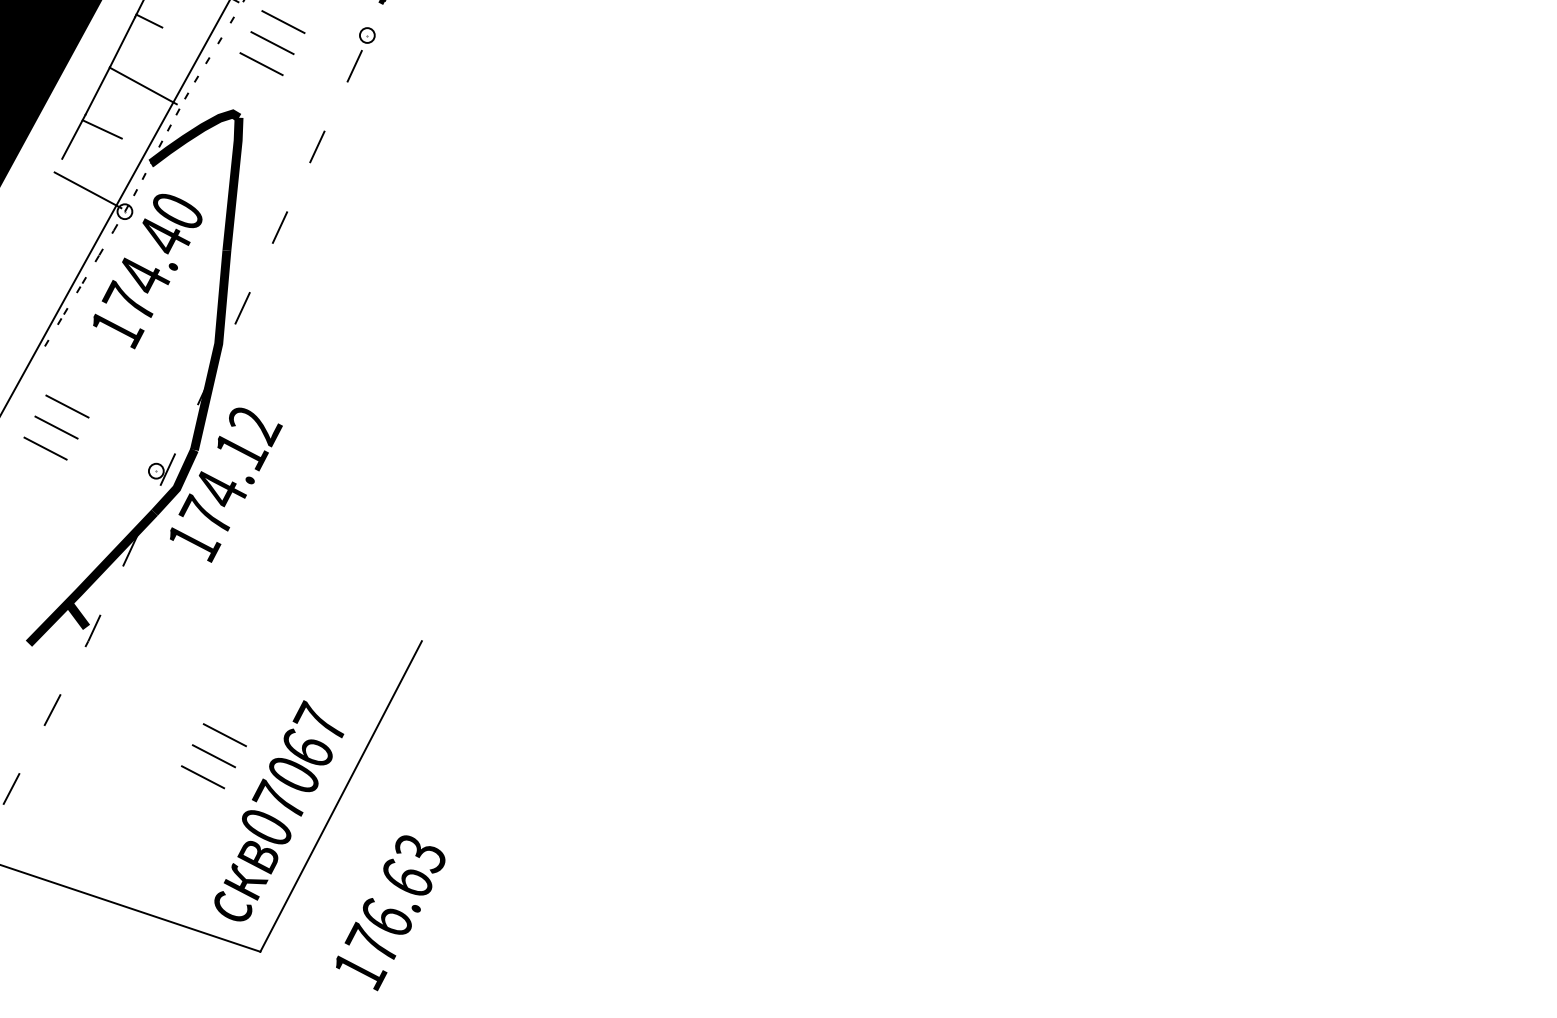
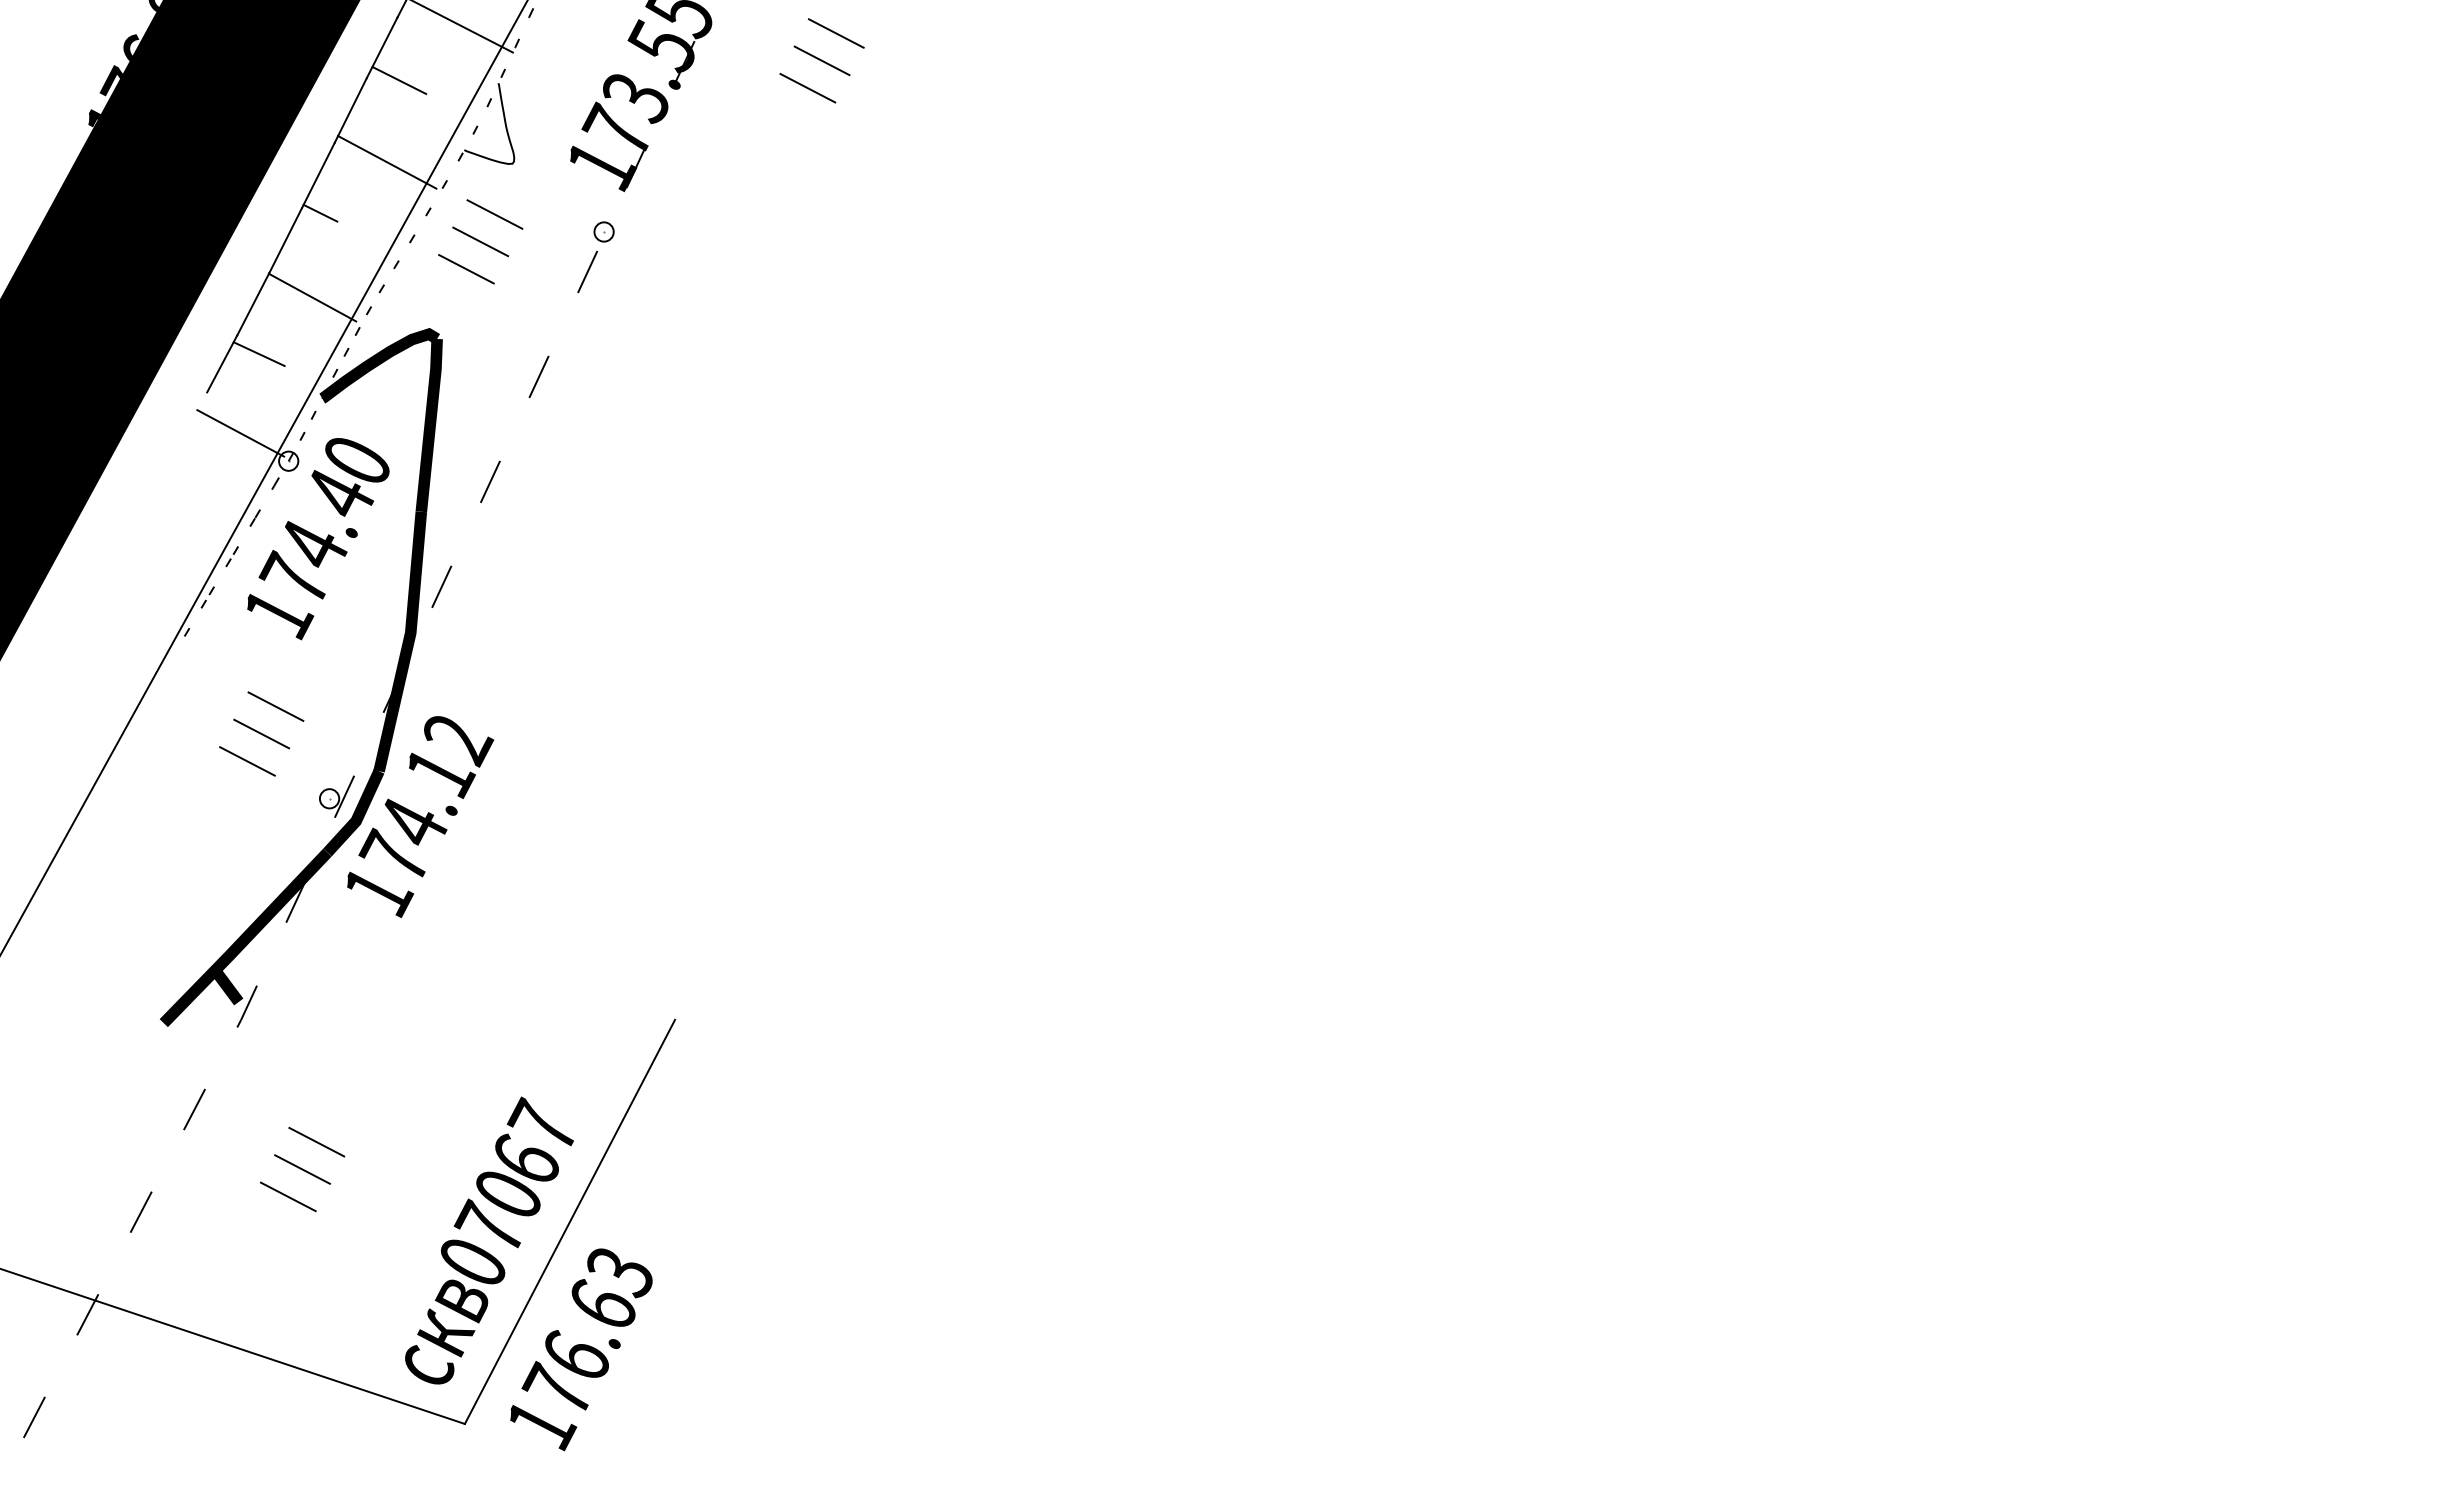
part: (56, 427) -> (261, 733), moved
part: (213, 756) -> (302, 1169), moved
text: (390, 912) -> (581, 1349), moved

